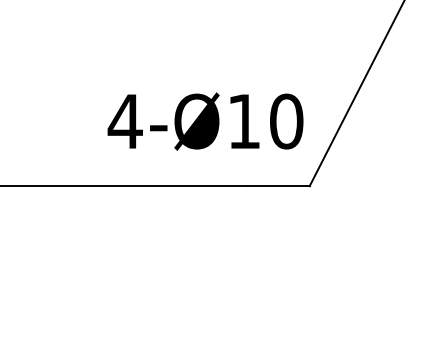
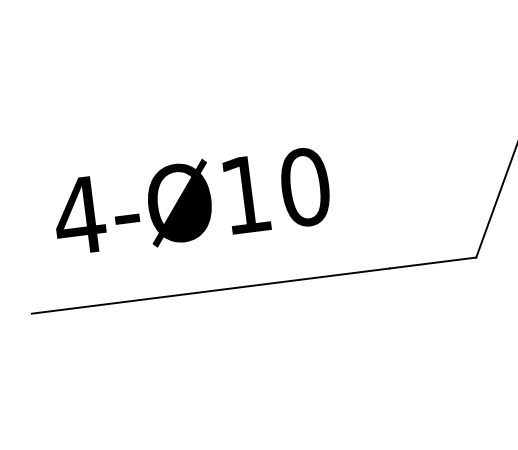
text: (205, 121) -> (191, 201), moved

